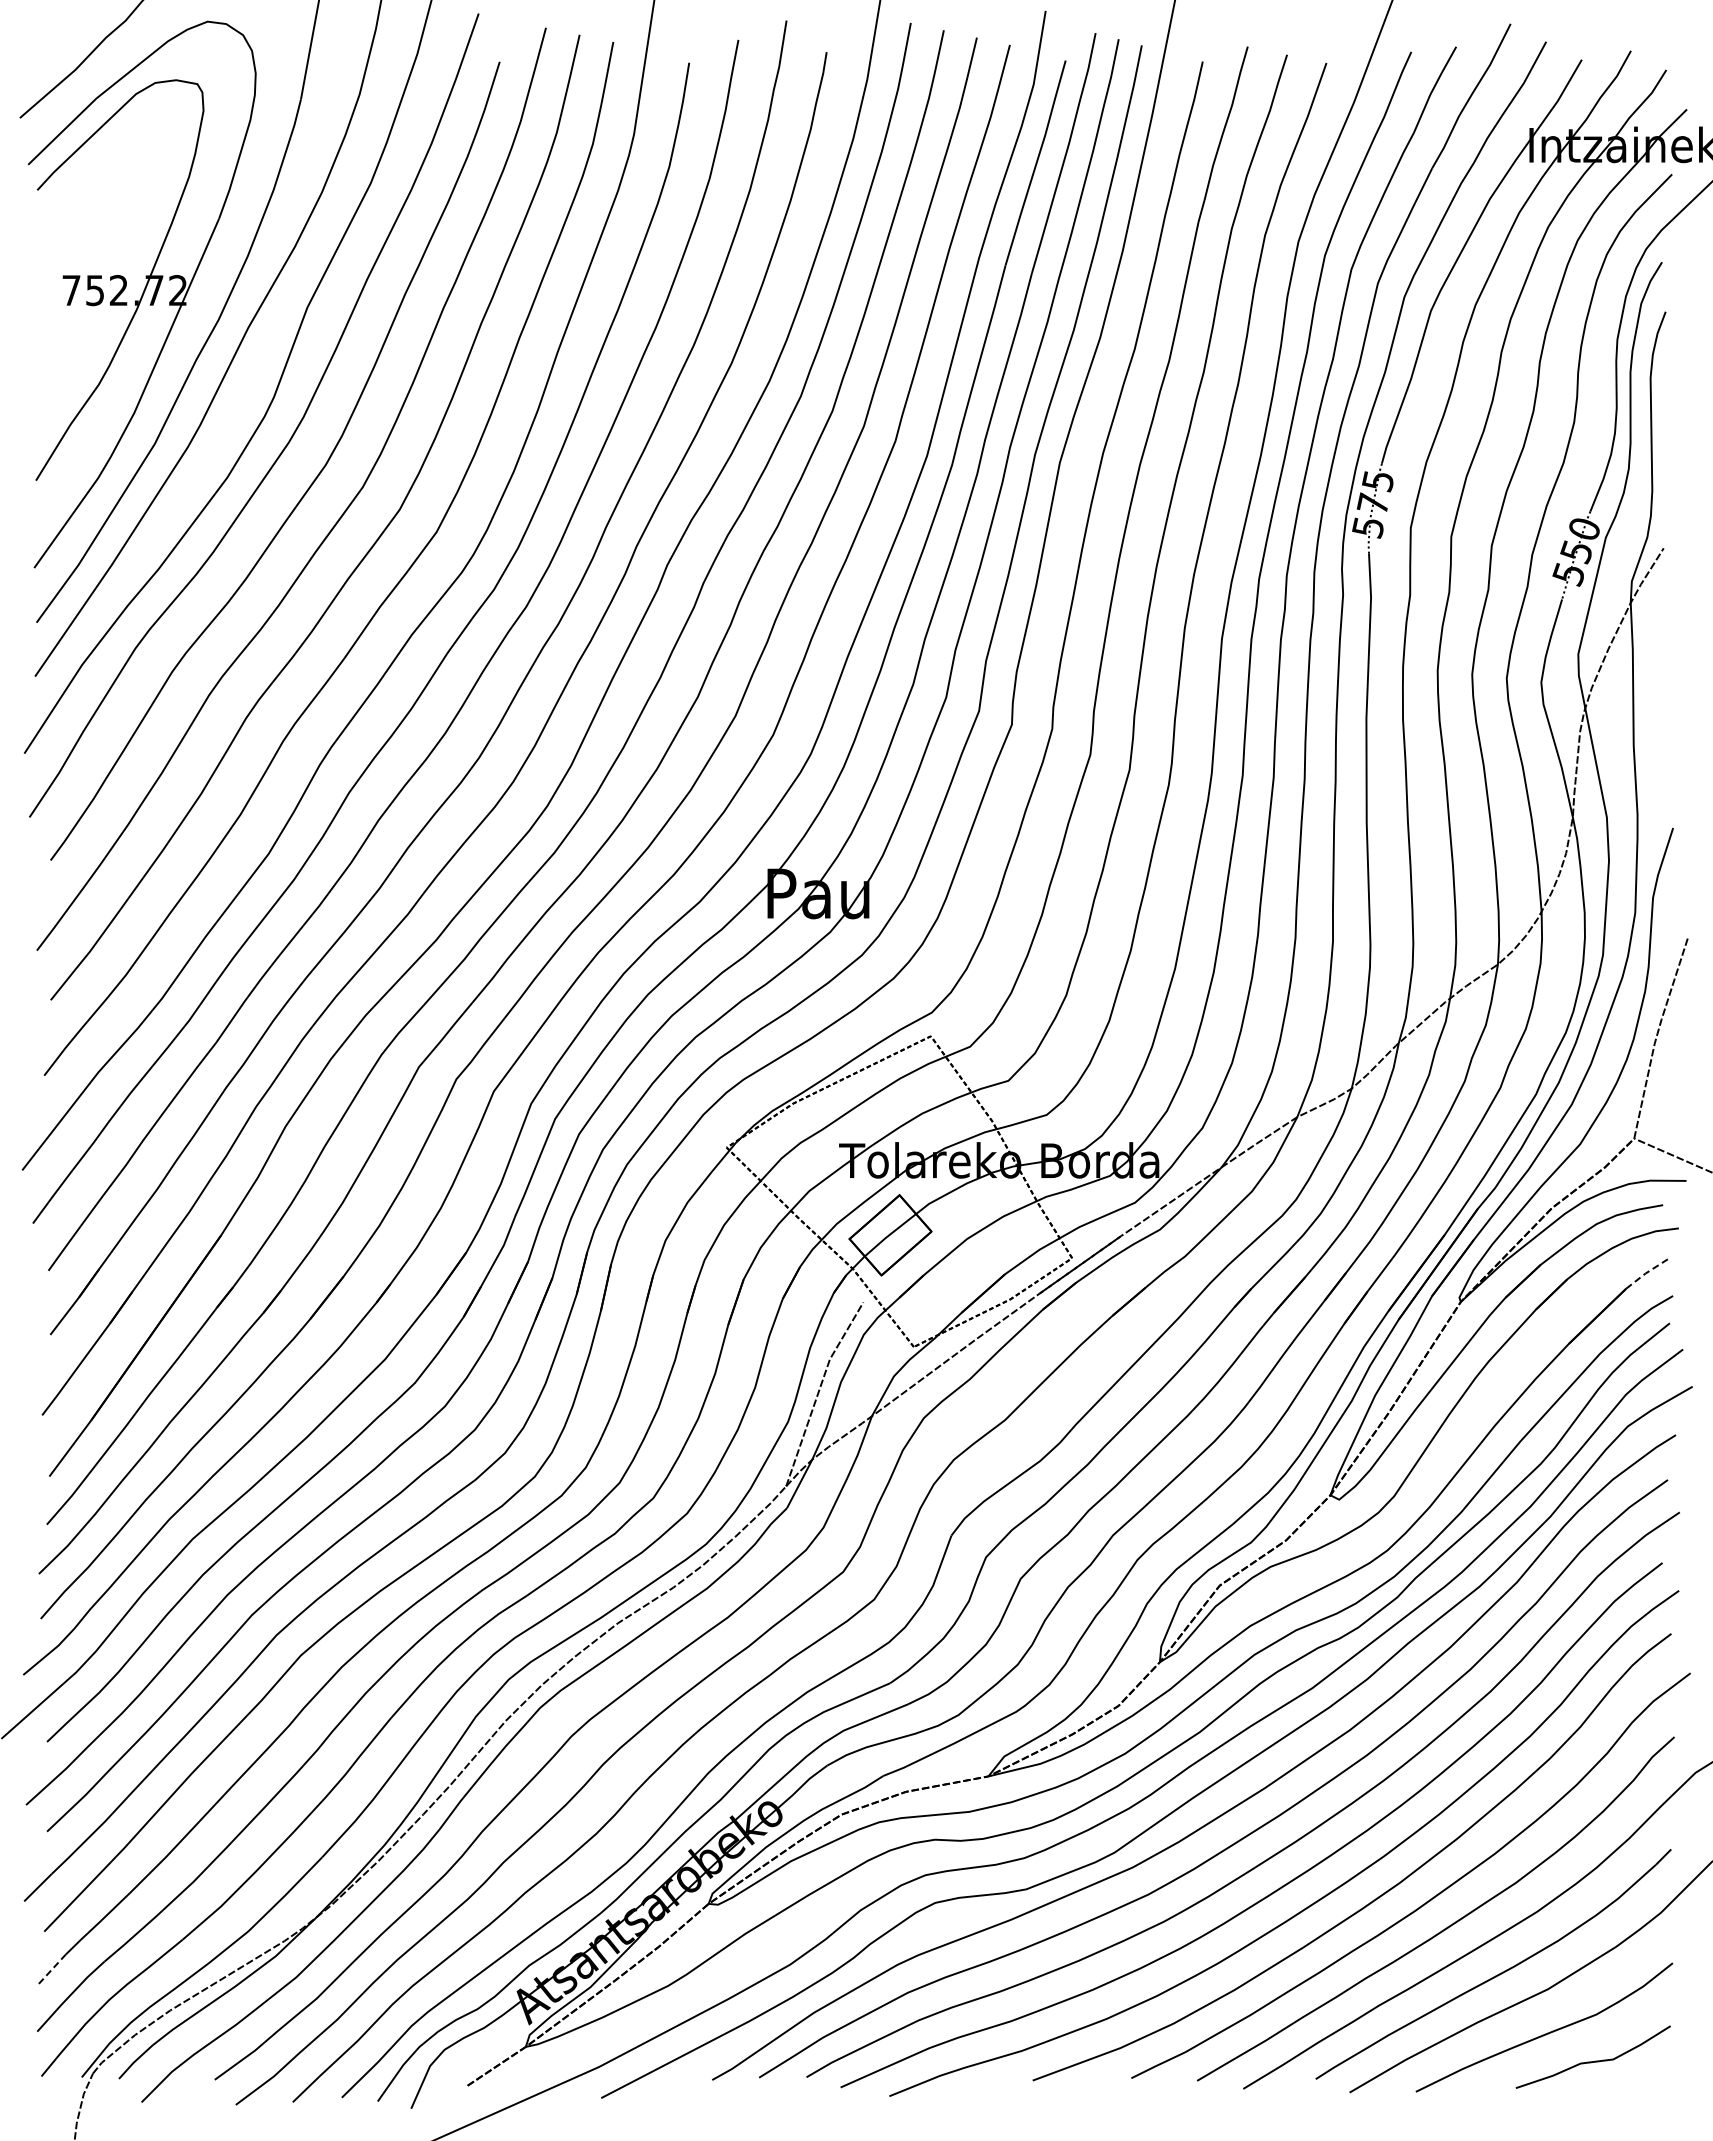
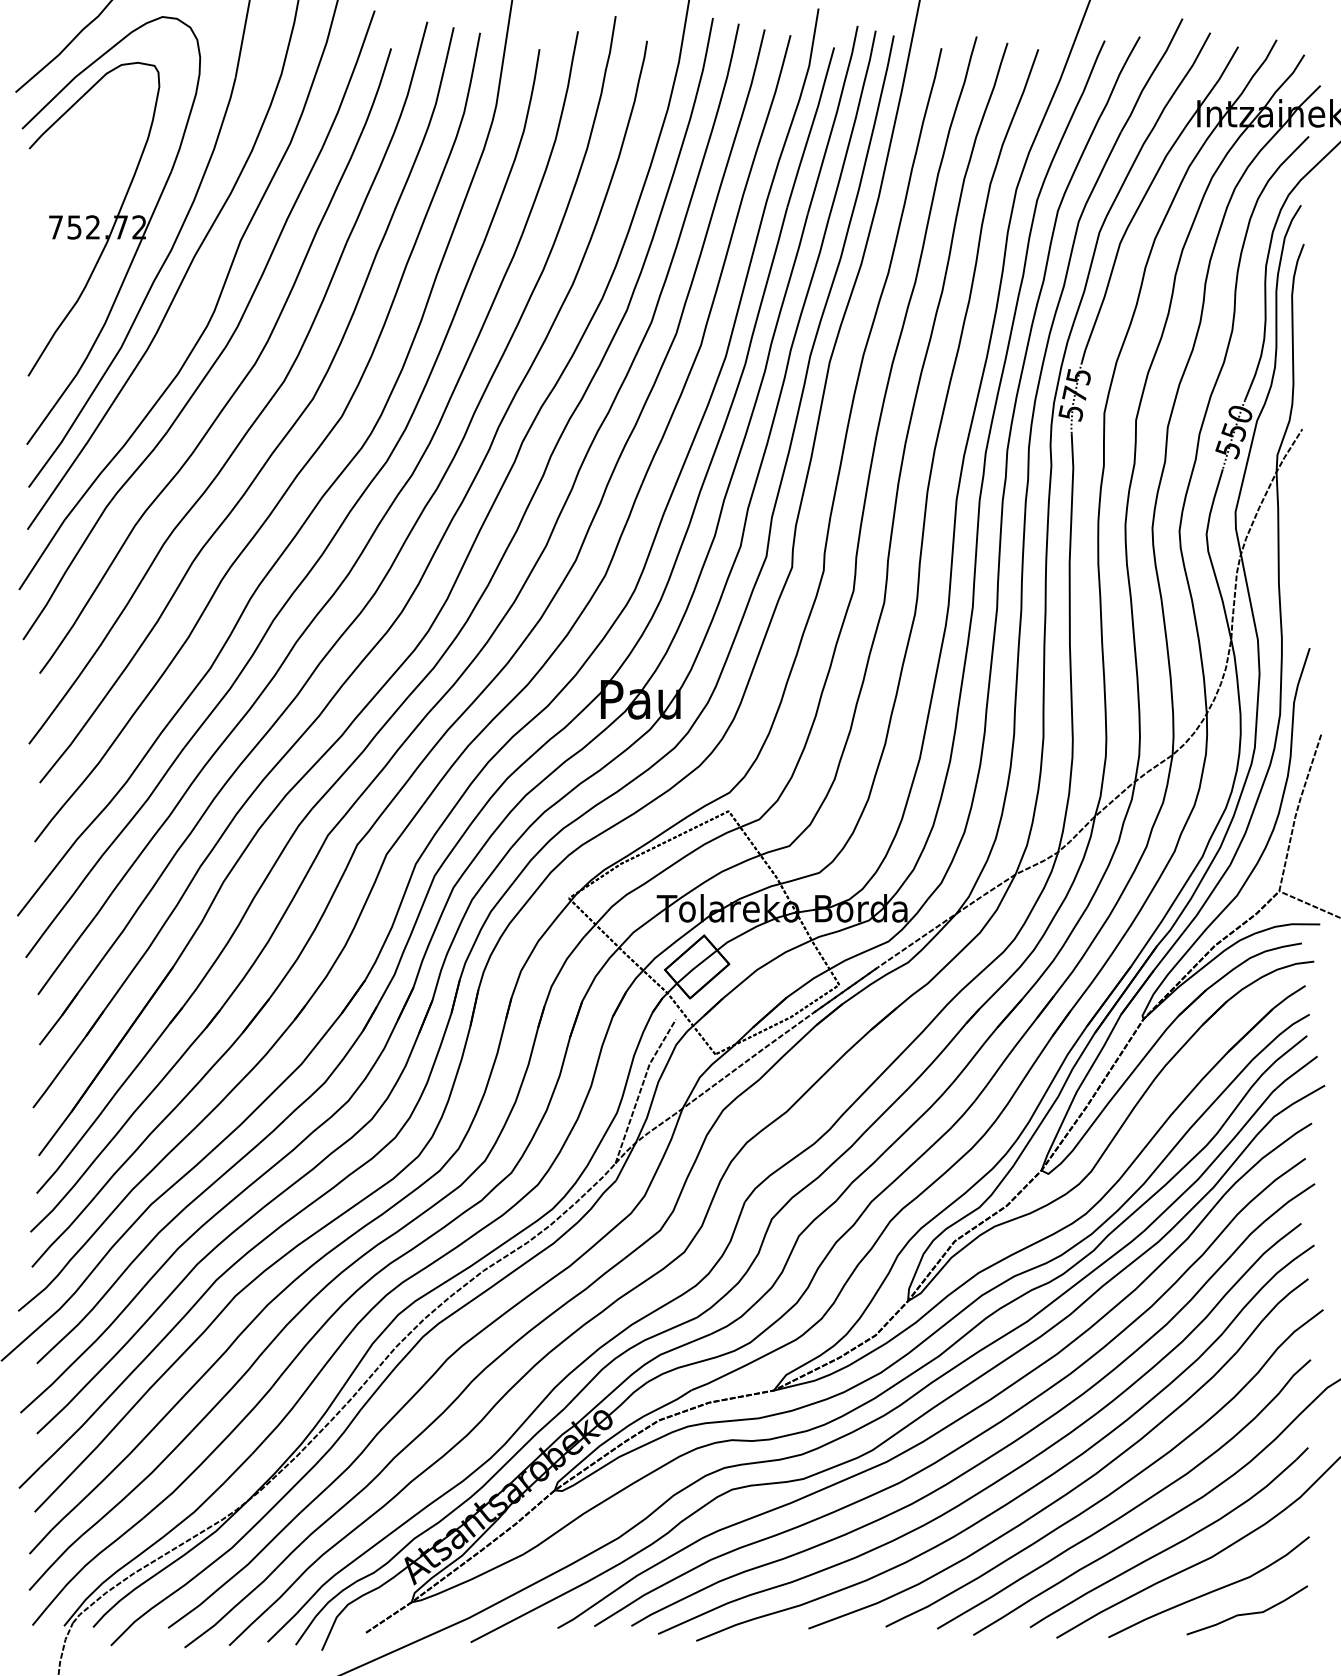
line: (1645, 1273) -> (1288, 996), dashed -> solid
line: (51, 1969) -> (40, 1541), dashed -> solid

